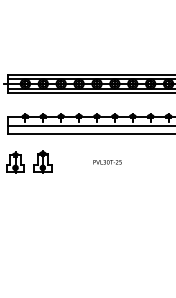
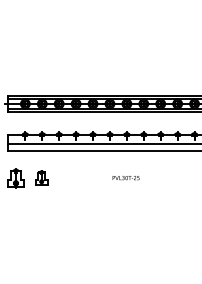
part: (42, 161) -> (41, 177), size x0.7
text: (106, 162) -> (125, 178), moved

